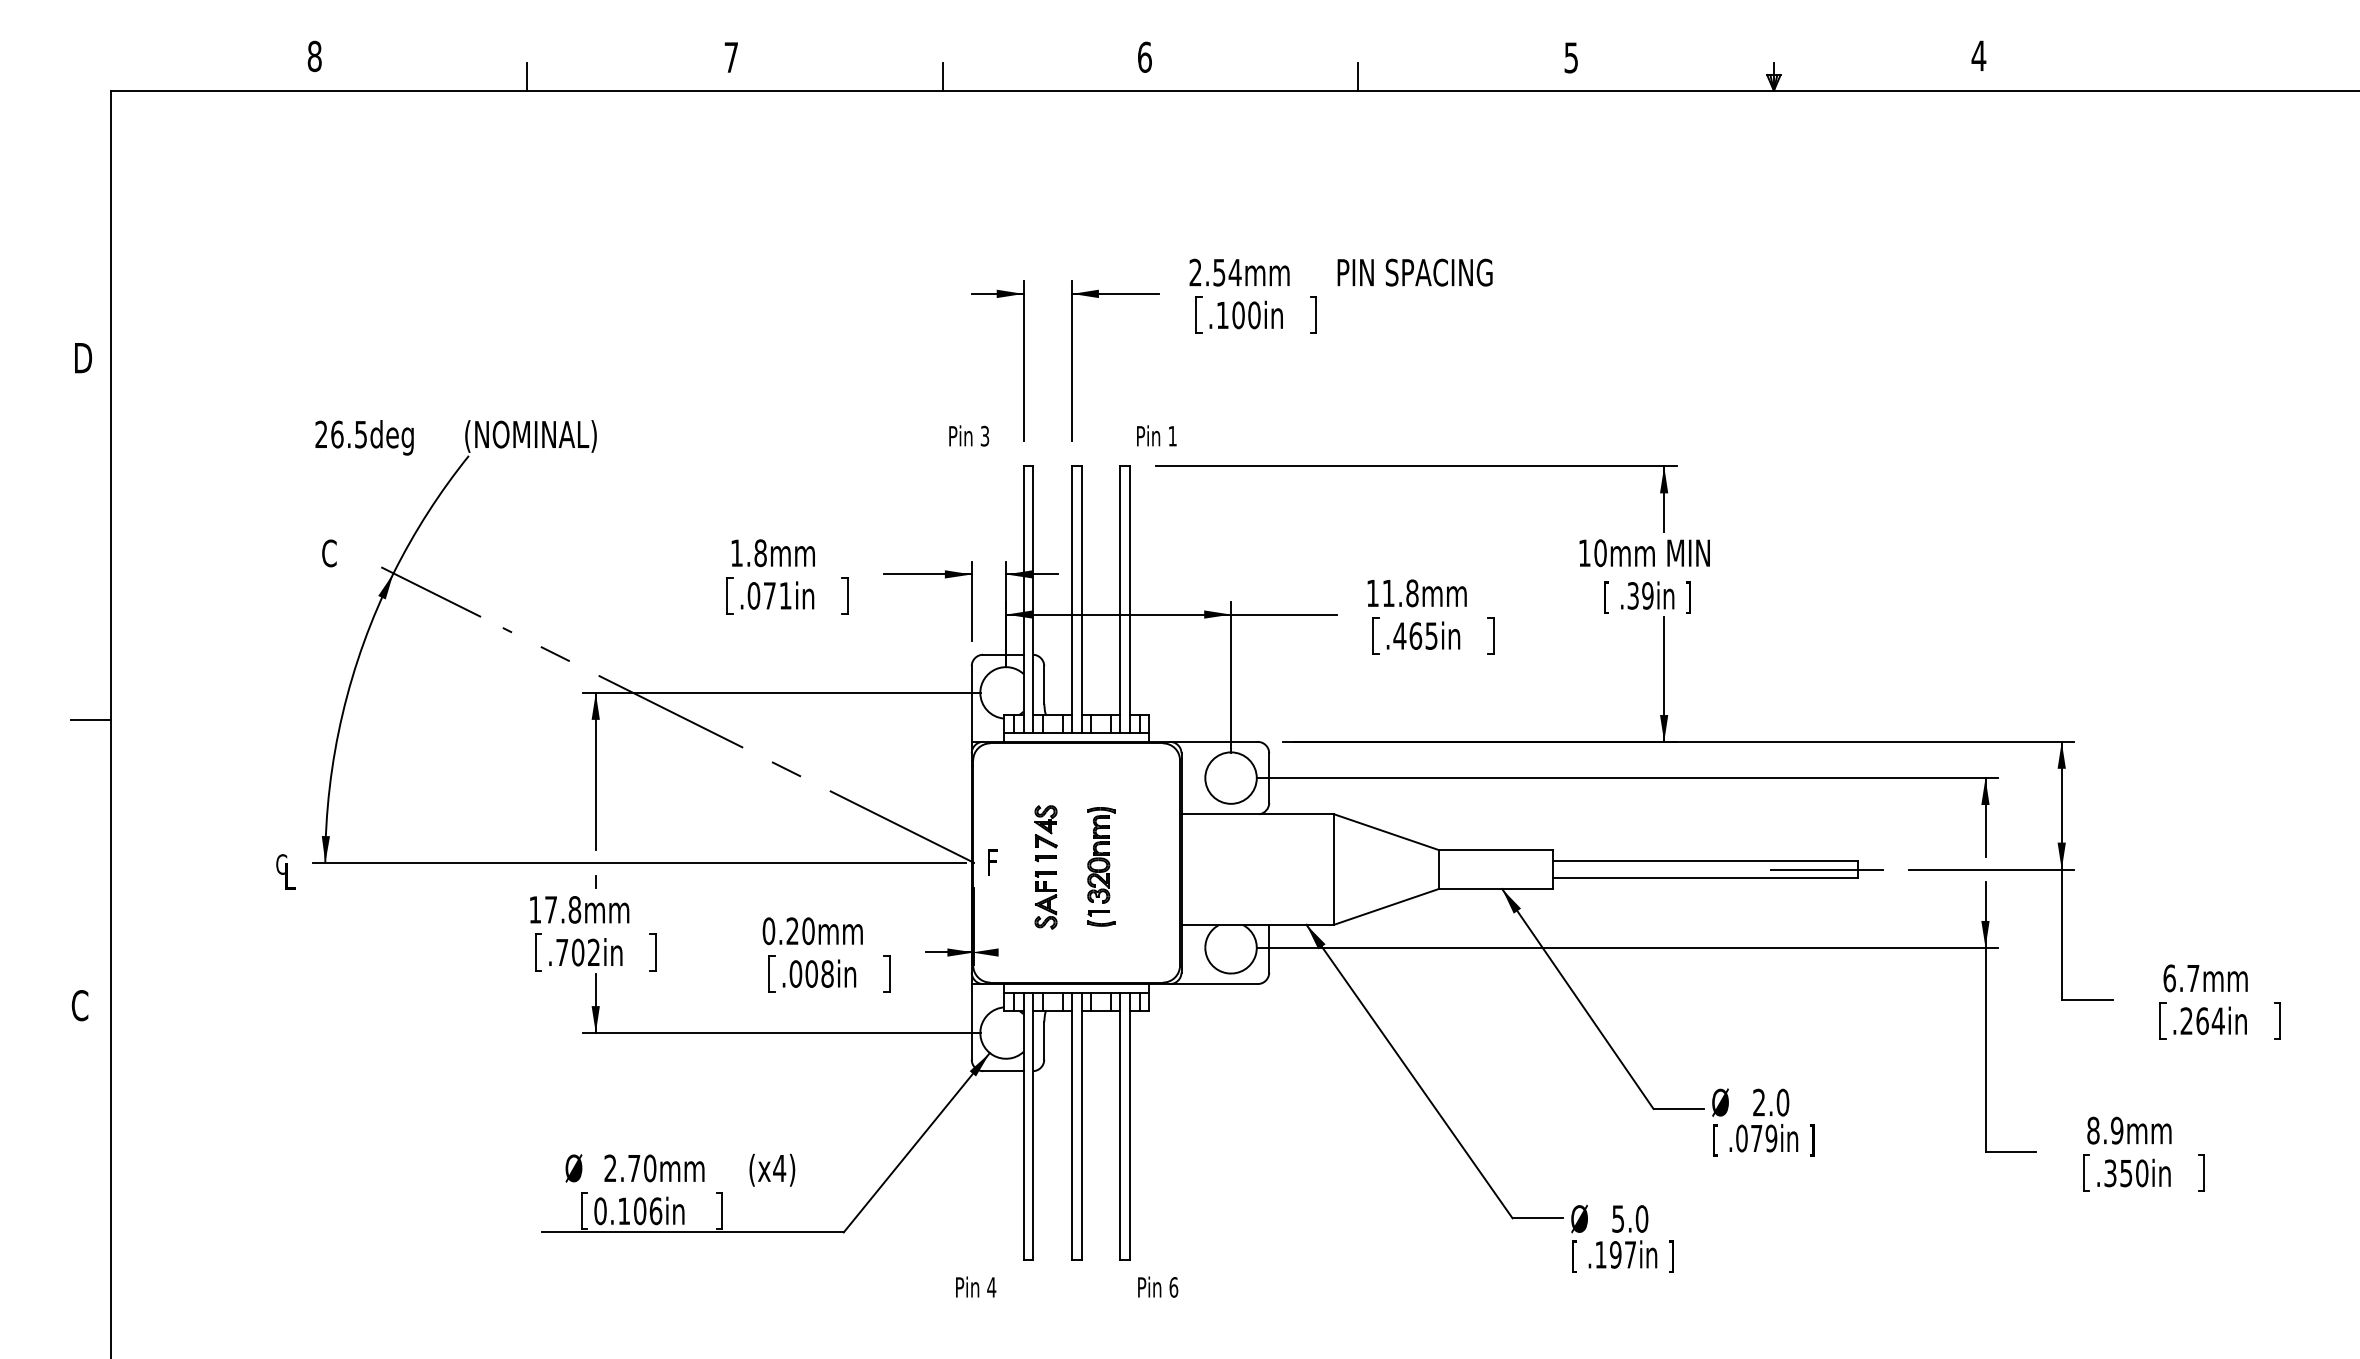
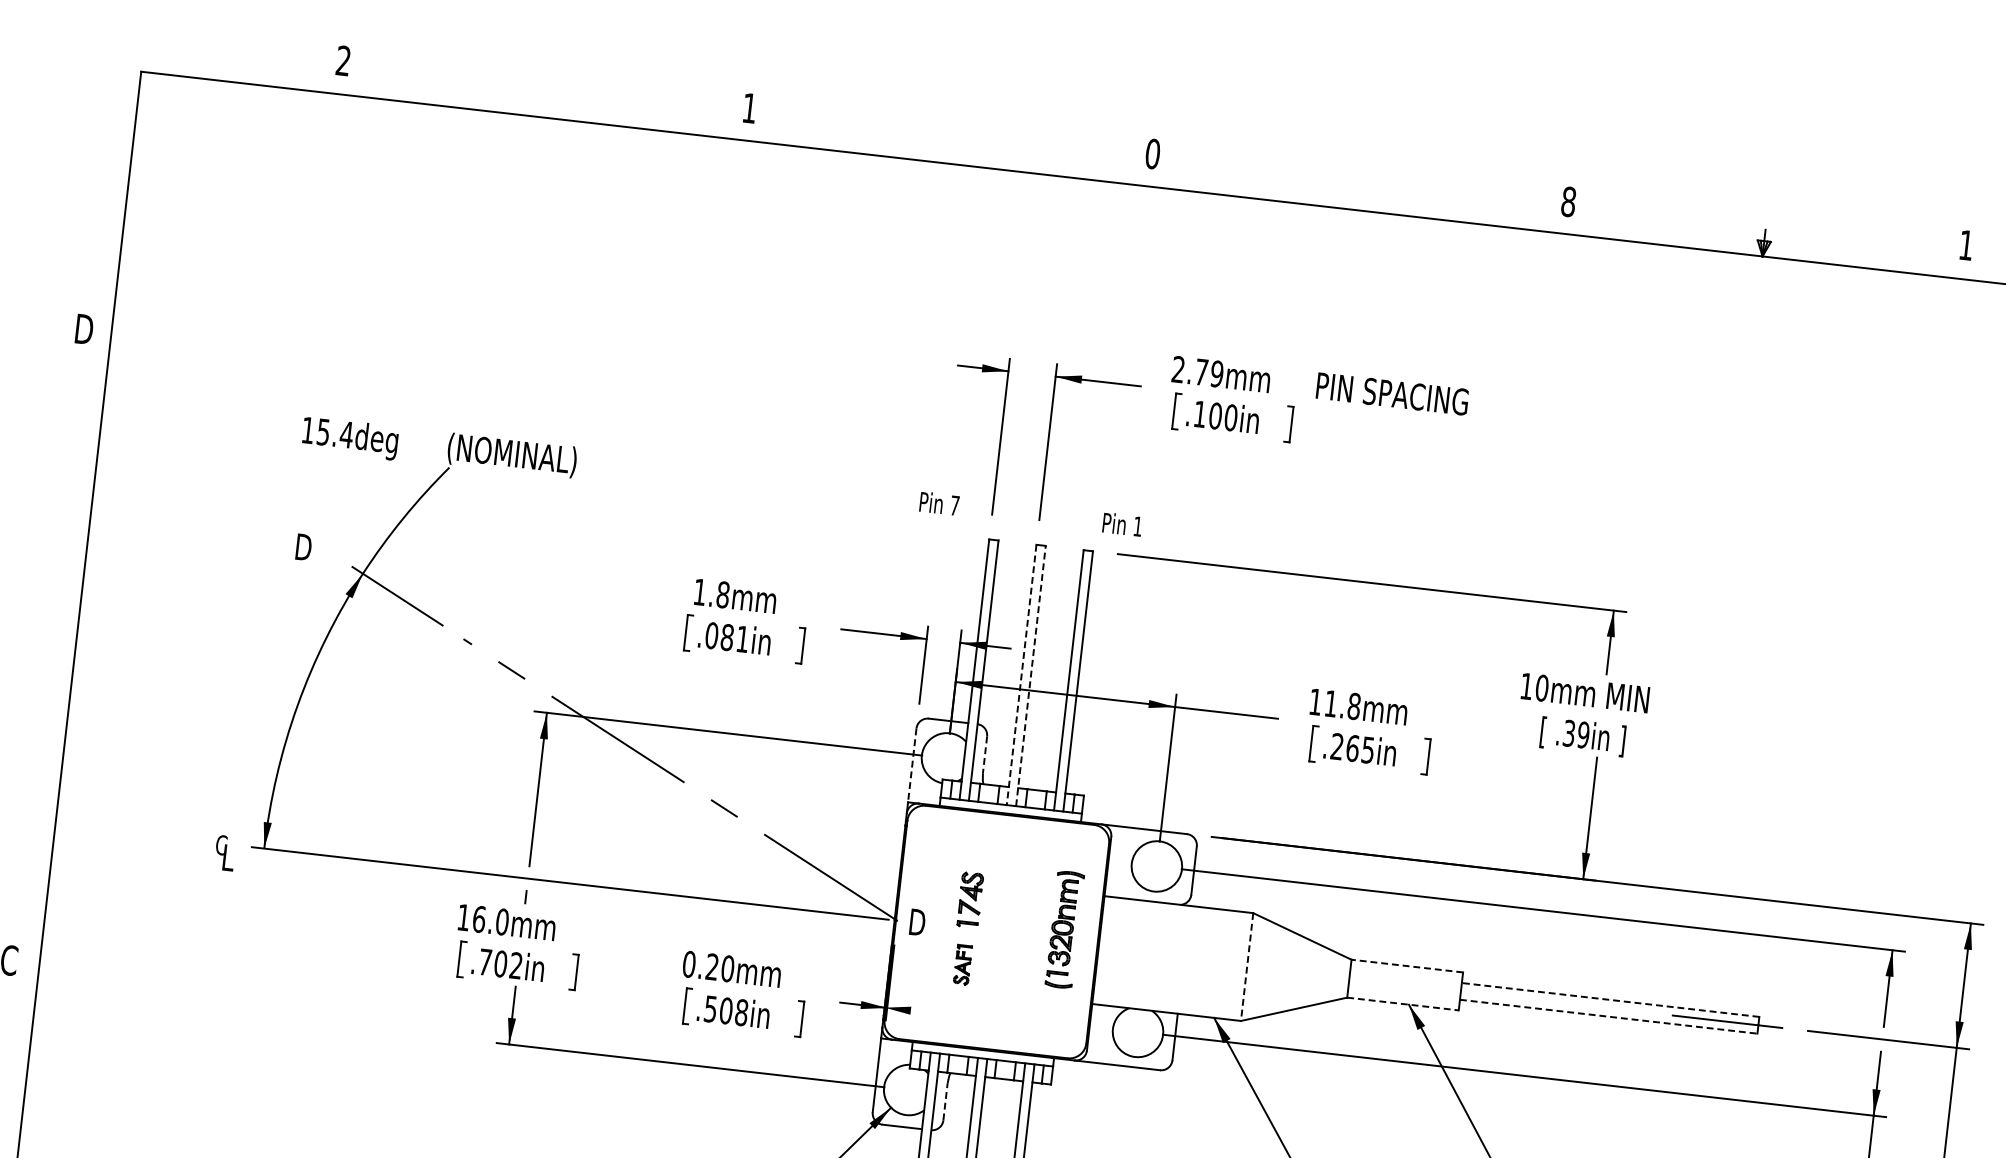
text: (1978, 55) -> (1965, 244), 4 -> 1
text: (314, 56) -> (343, 60), 8 -> 2
text: (1144, 56) -> (1152, 153), 6 -> 0
text: (730, 57) -> (748, 108), 7 -> 1
text: (1571, 57) -> (1568, 201), 5 -> 8
line: (526, 76) -> (547, 104), removed
line: (942, 76) -> (953, 150), removed
line: (1358, 76) -> (1359, 196), removed
text: (1227, 272) -> (1209, 373), 2.54mm -> 2.79mm
text: (341, 434) -> (327, 432), 26.5deg -> 15.4deg
text: (984, 435) -> (954, 504), 3 -> 7
text: (330, 553) -> (303, 547), C -> D
text: (769, 595) -> (727, 637), .071in -> .081in
line: (1081, 599) -> (1030, 675), solid -> dashed
line: (1072, 600) -> (1022, 675), solid -> dashed
text: (1399, 635) -> (1336, 746), .465in -> .265in
line: (1044, 684) -> (985, 754), solid -> dashed
line: (971, 704) -> (911, 765), solid -> dashed
line: (90, 720) -> (51, 683), removed
line: (1495, 850) -> (1406, 966), solid -> dashed
line: (1705, 860) -> (1610, 999), solid -> dashed
text: (994, 862) -> (916, 922), F -> D
part: (1101, 866) -> (1065, 929), moved
line: (1334, 870) -> (1247, 968), solid -> dashed
line: (1705, 878) -> (1608, 1017), solid -> dashed
line: (1496, 888) -> (1403, 1003), solid -> dashed
part: (1045, 900) -> (962, 965), size x0.7
text: (563, 909) -> (491, 920), 17.8mm -> 16.0mm
text: (795, 973) -> (710, 1008), .008in -> .508in
line: (1044, 1040) -> (945, 1101), solid -> dashed

